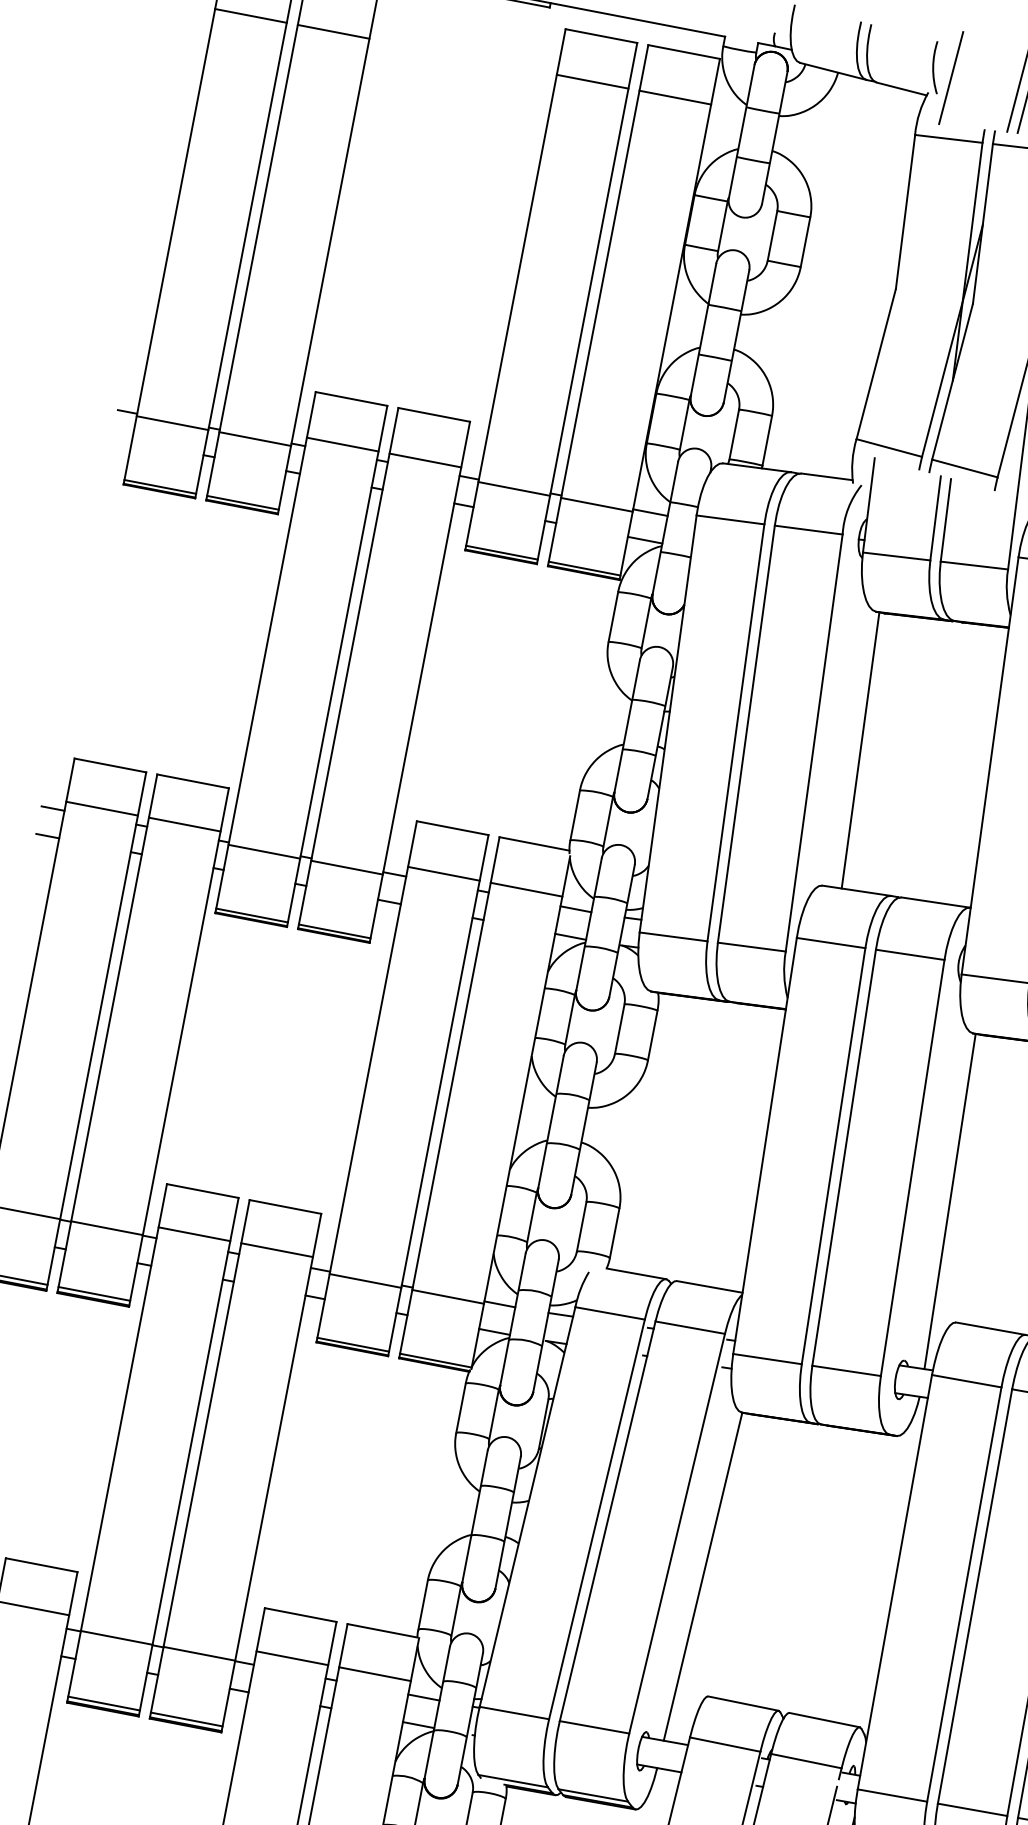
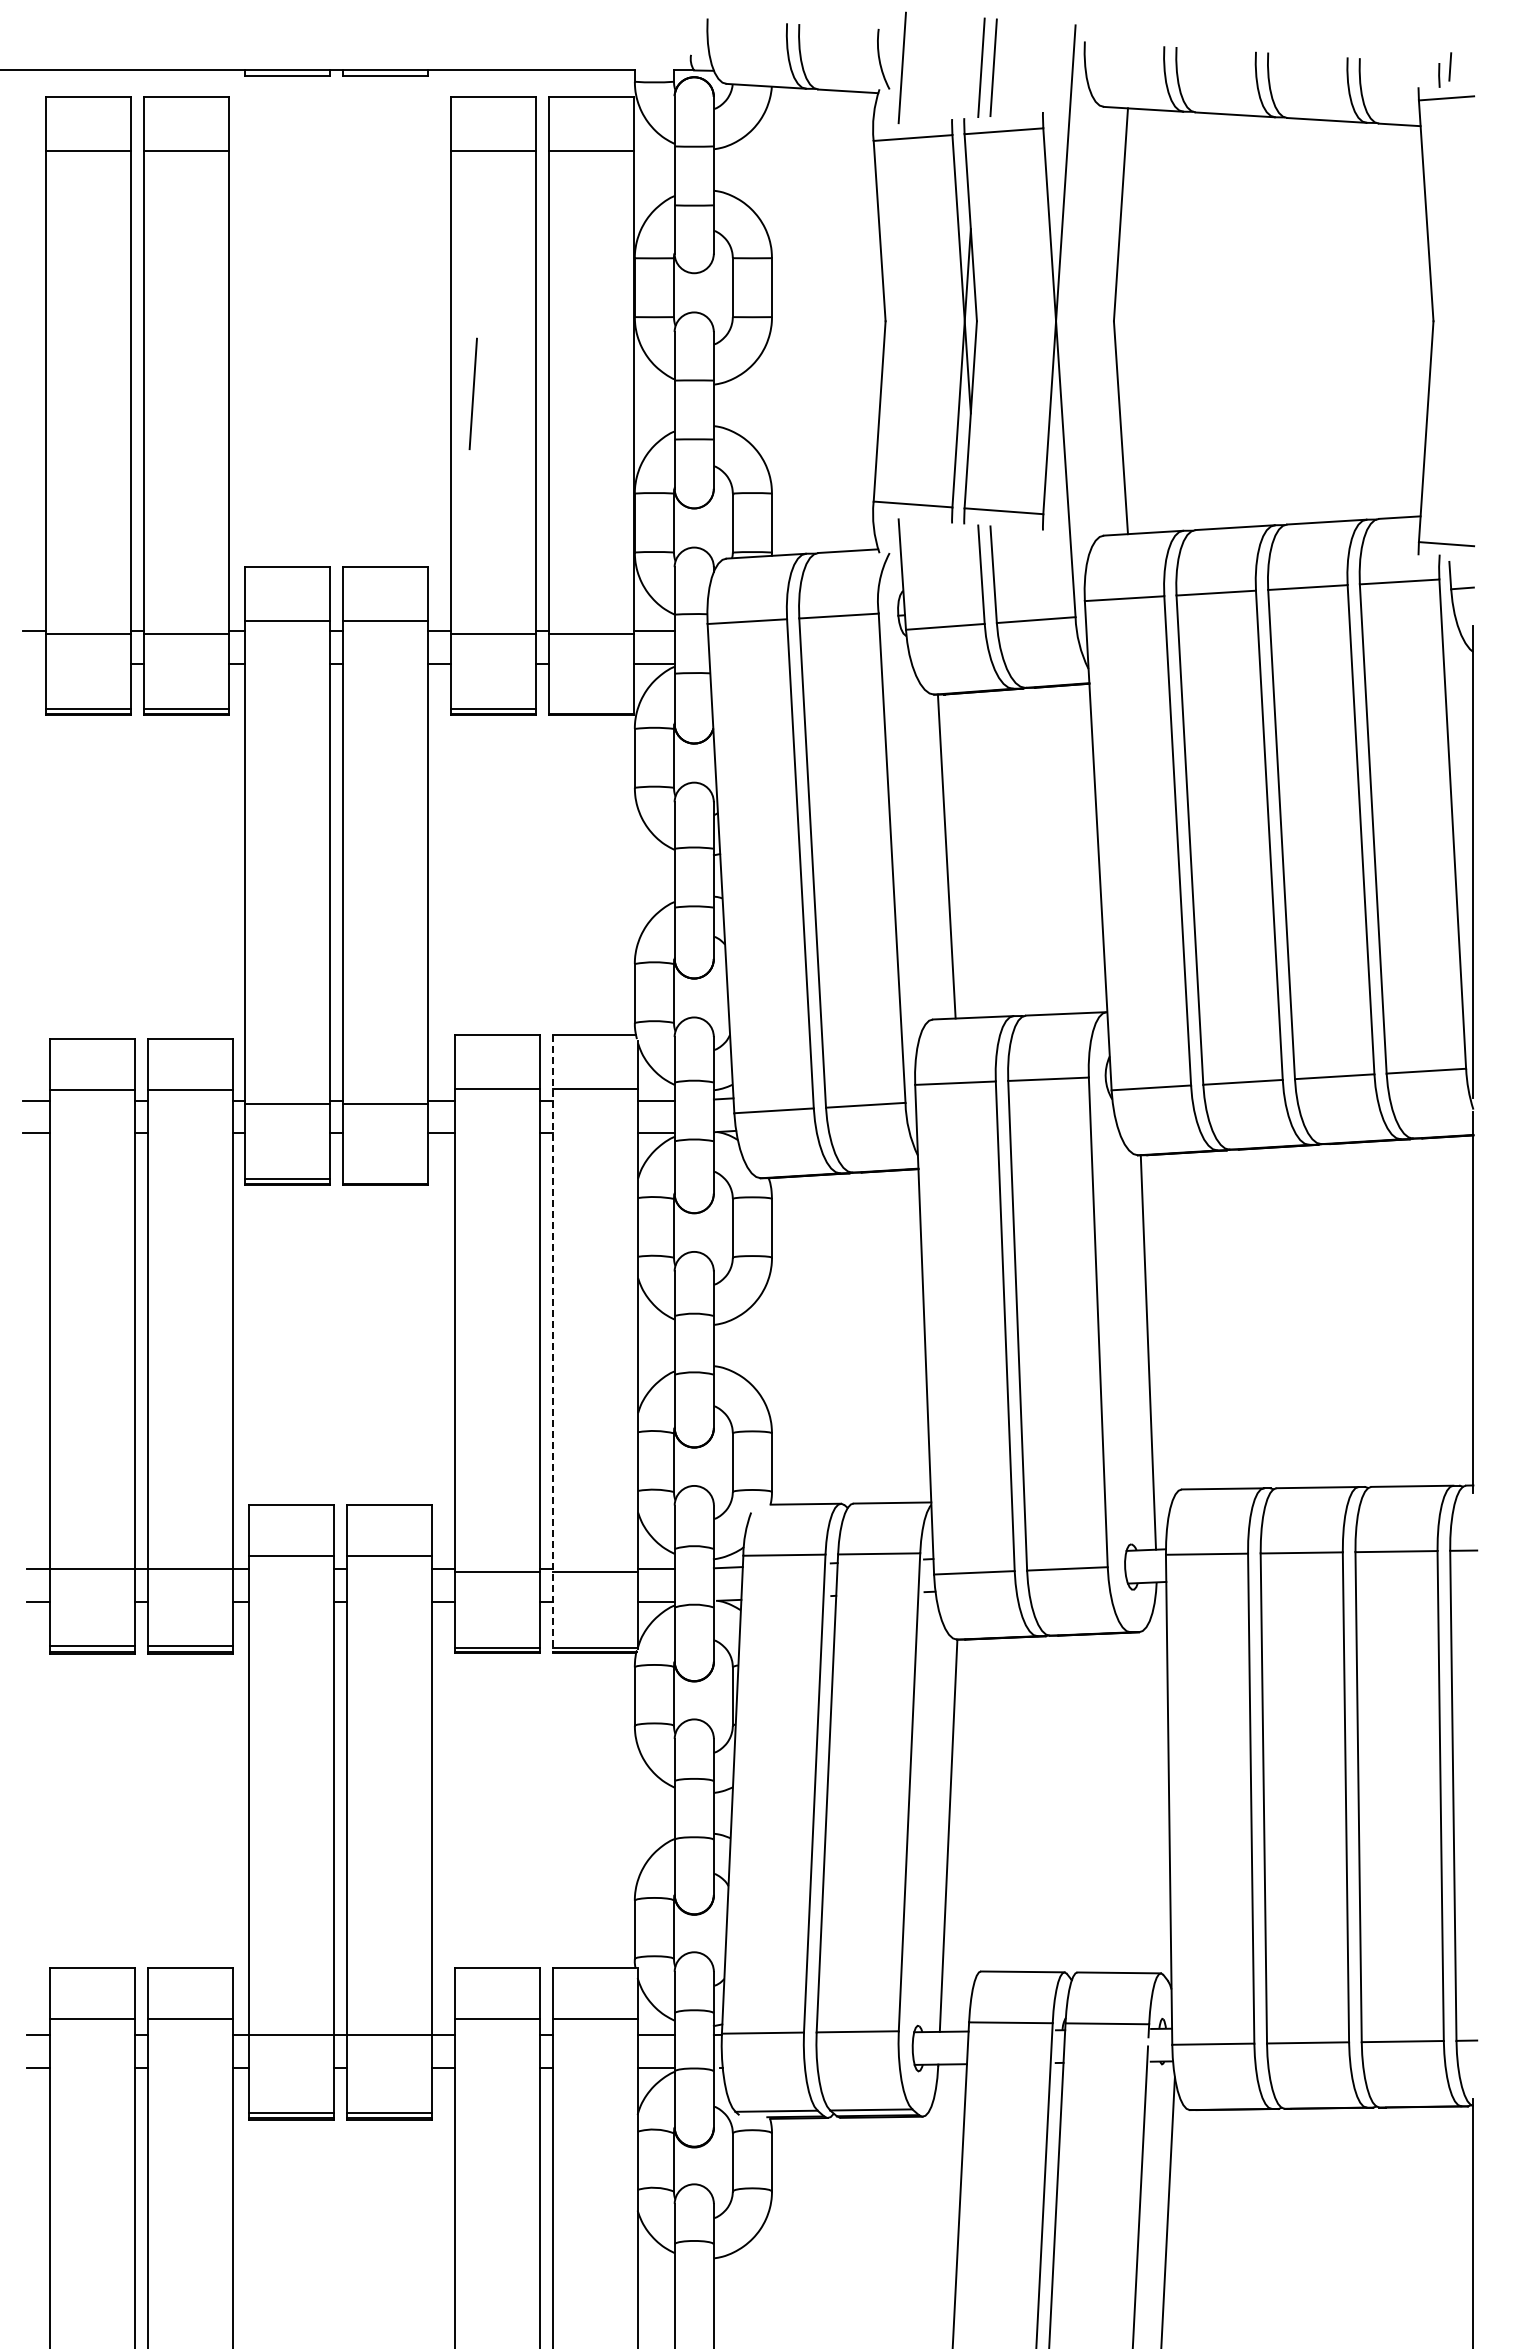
line: (535, 282) -> (472, 393), added
line: (583, 568) -> (590, 709), removed
line: (334, 931) -> (385, 1179), removed
line: (449, 1098) -> (553, 1344), solid -> dashed

